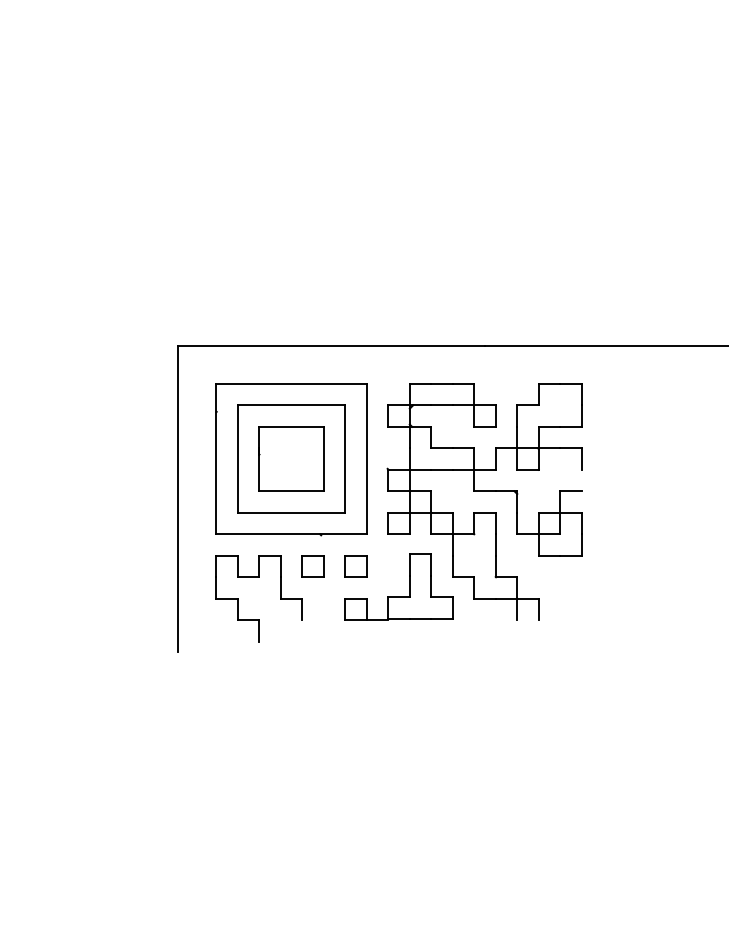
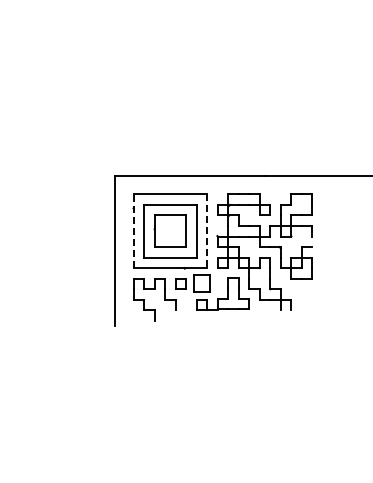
line: (216, 459) -> (133, 231), solid -> dashed
line: (367, 459) -> (207, 231), solid -> dashed
part: (355, 565) -> (201, 283), size x1.6

